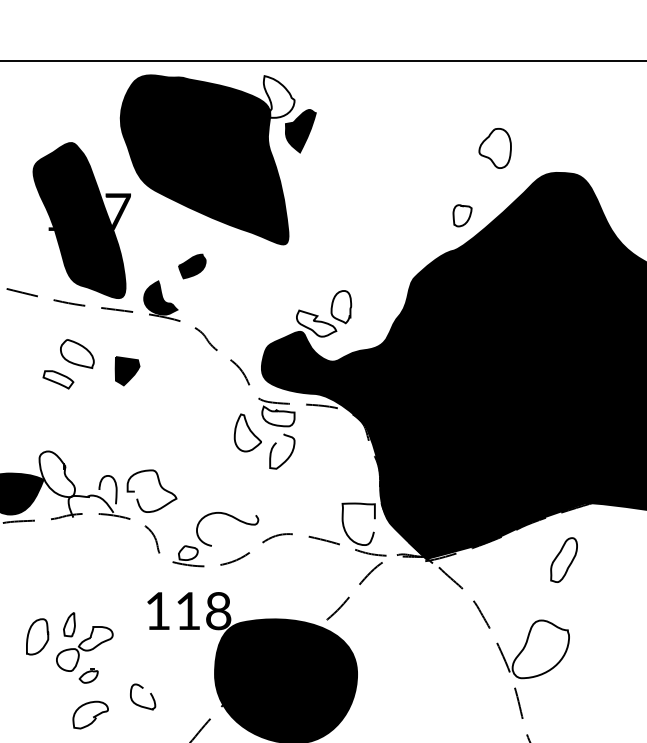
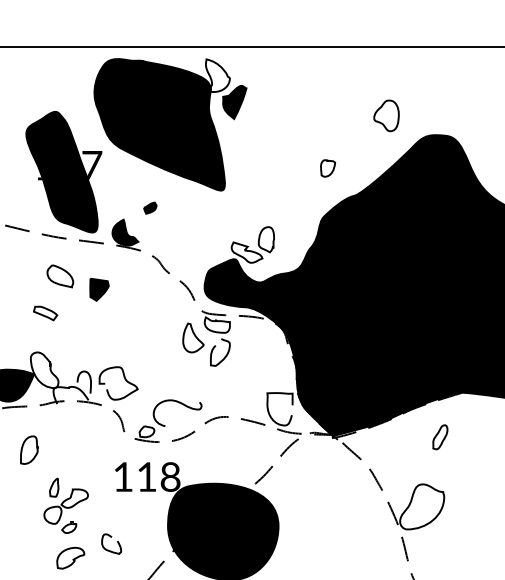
curve: (468, 217) -> (332, 169), moved
part: (192, 267) -> (150, 208), size x0.6
part: (58, 379) -> (45, 313), moved
part: (564, 560) -> (440, 437), size x0.7
curve: (30, 633) -> (23, 447), moved

